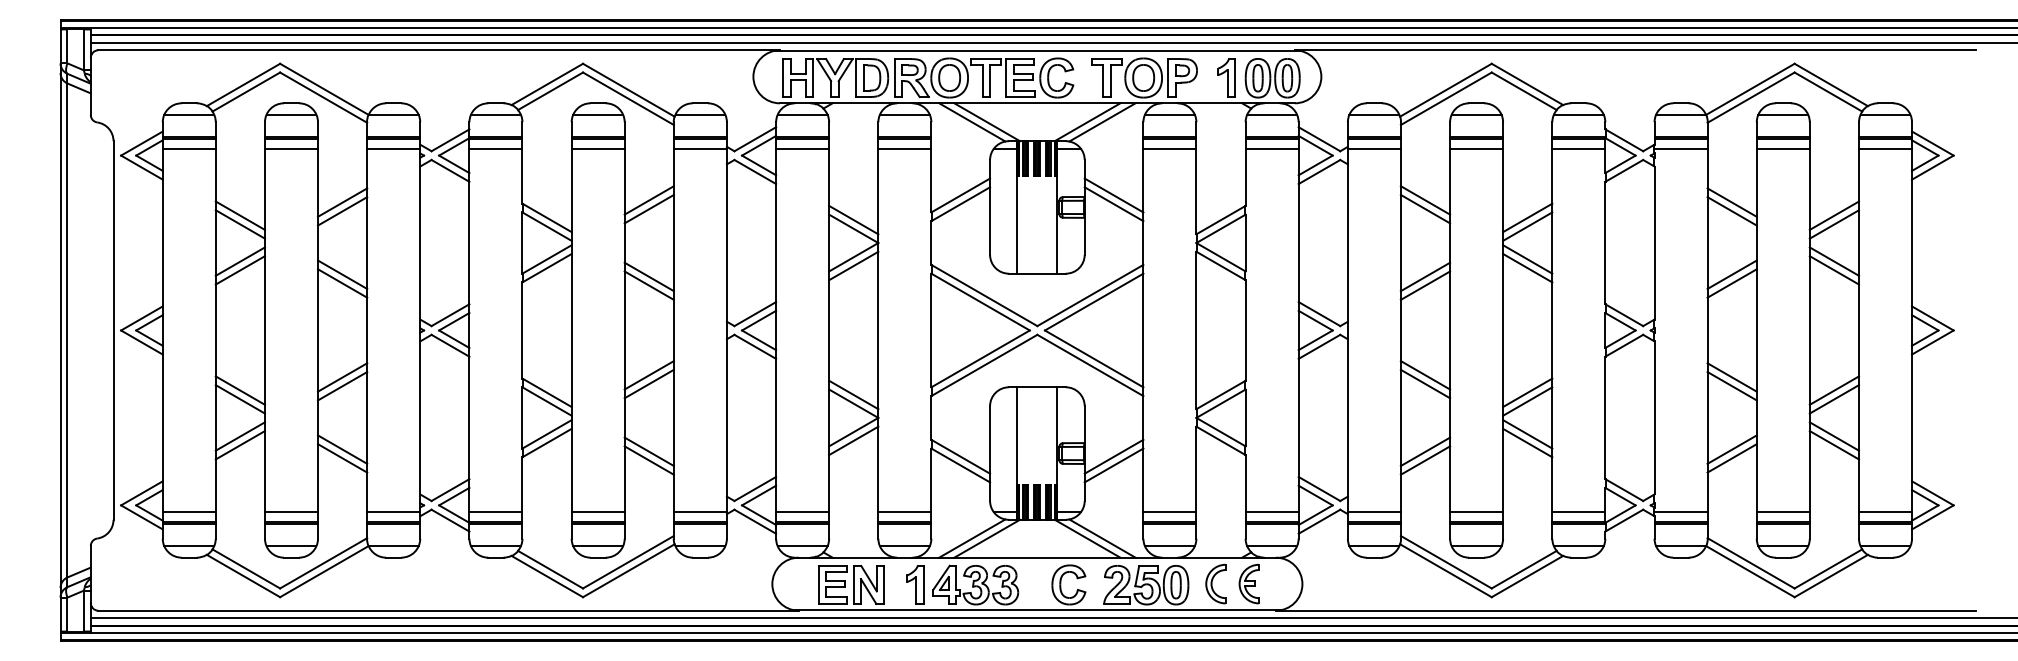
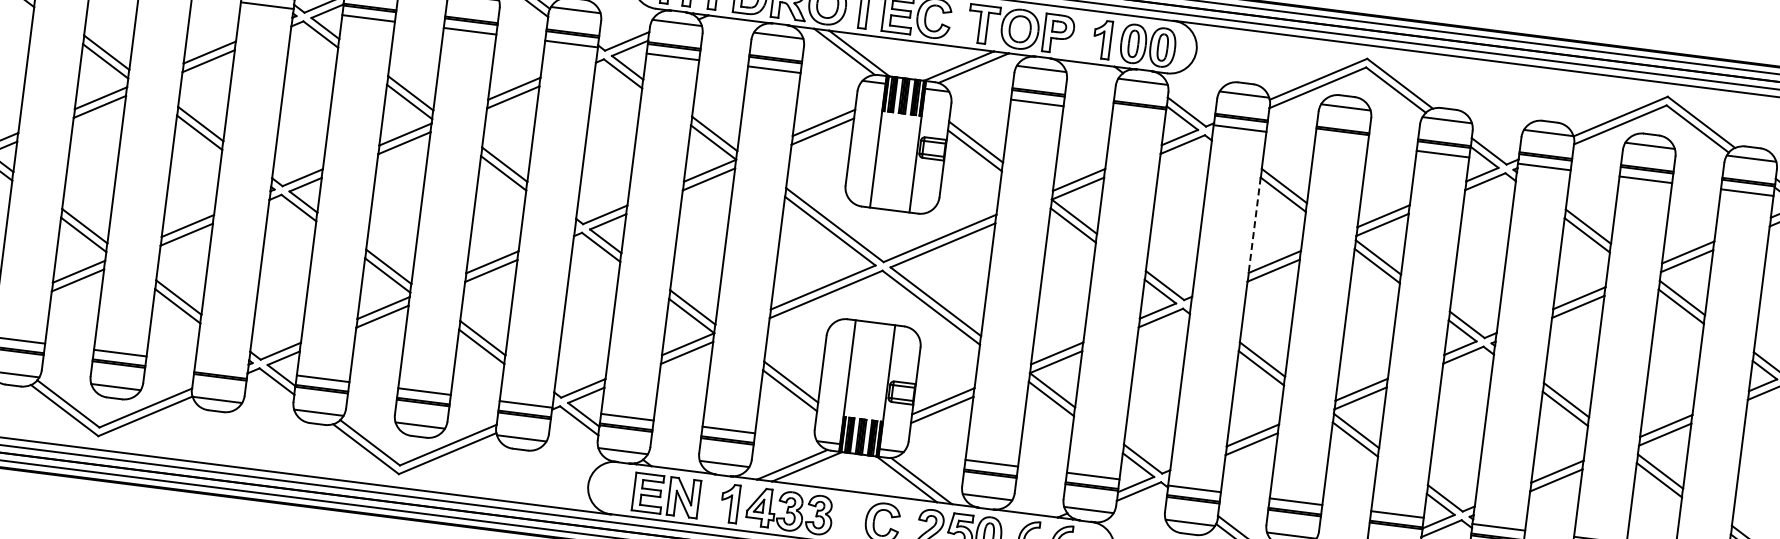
line: (1271, 148) -> (1138, 115), removed
line: (1476, 148) -> (1341, 140), removed
line: (1400, 243) -> (1254, 225), solid -> dashed
line: (393, 512) -> (221, 366), removed

